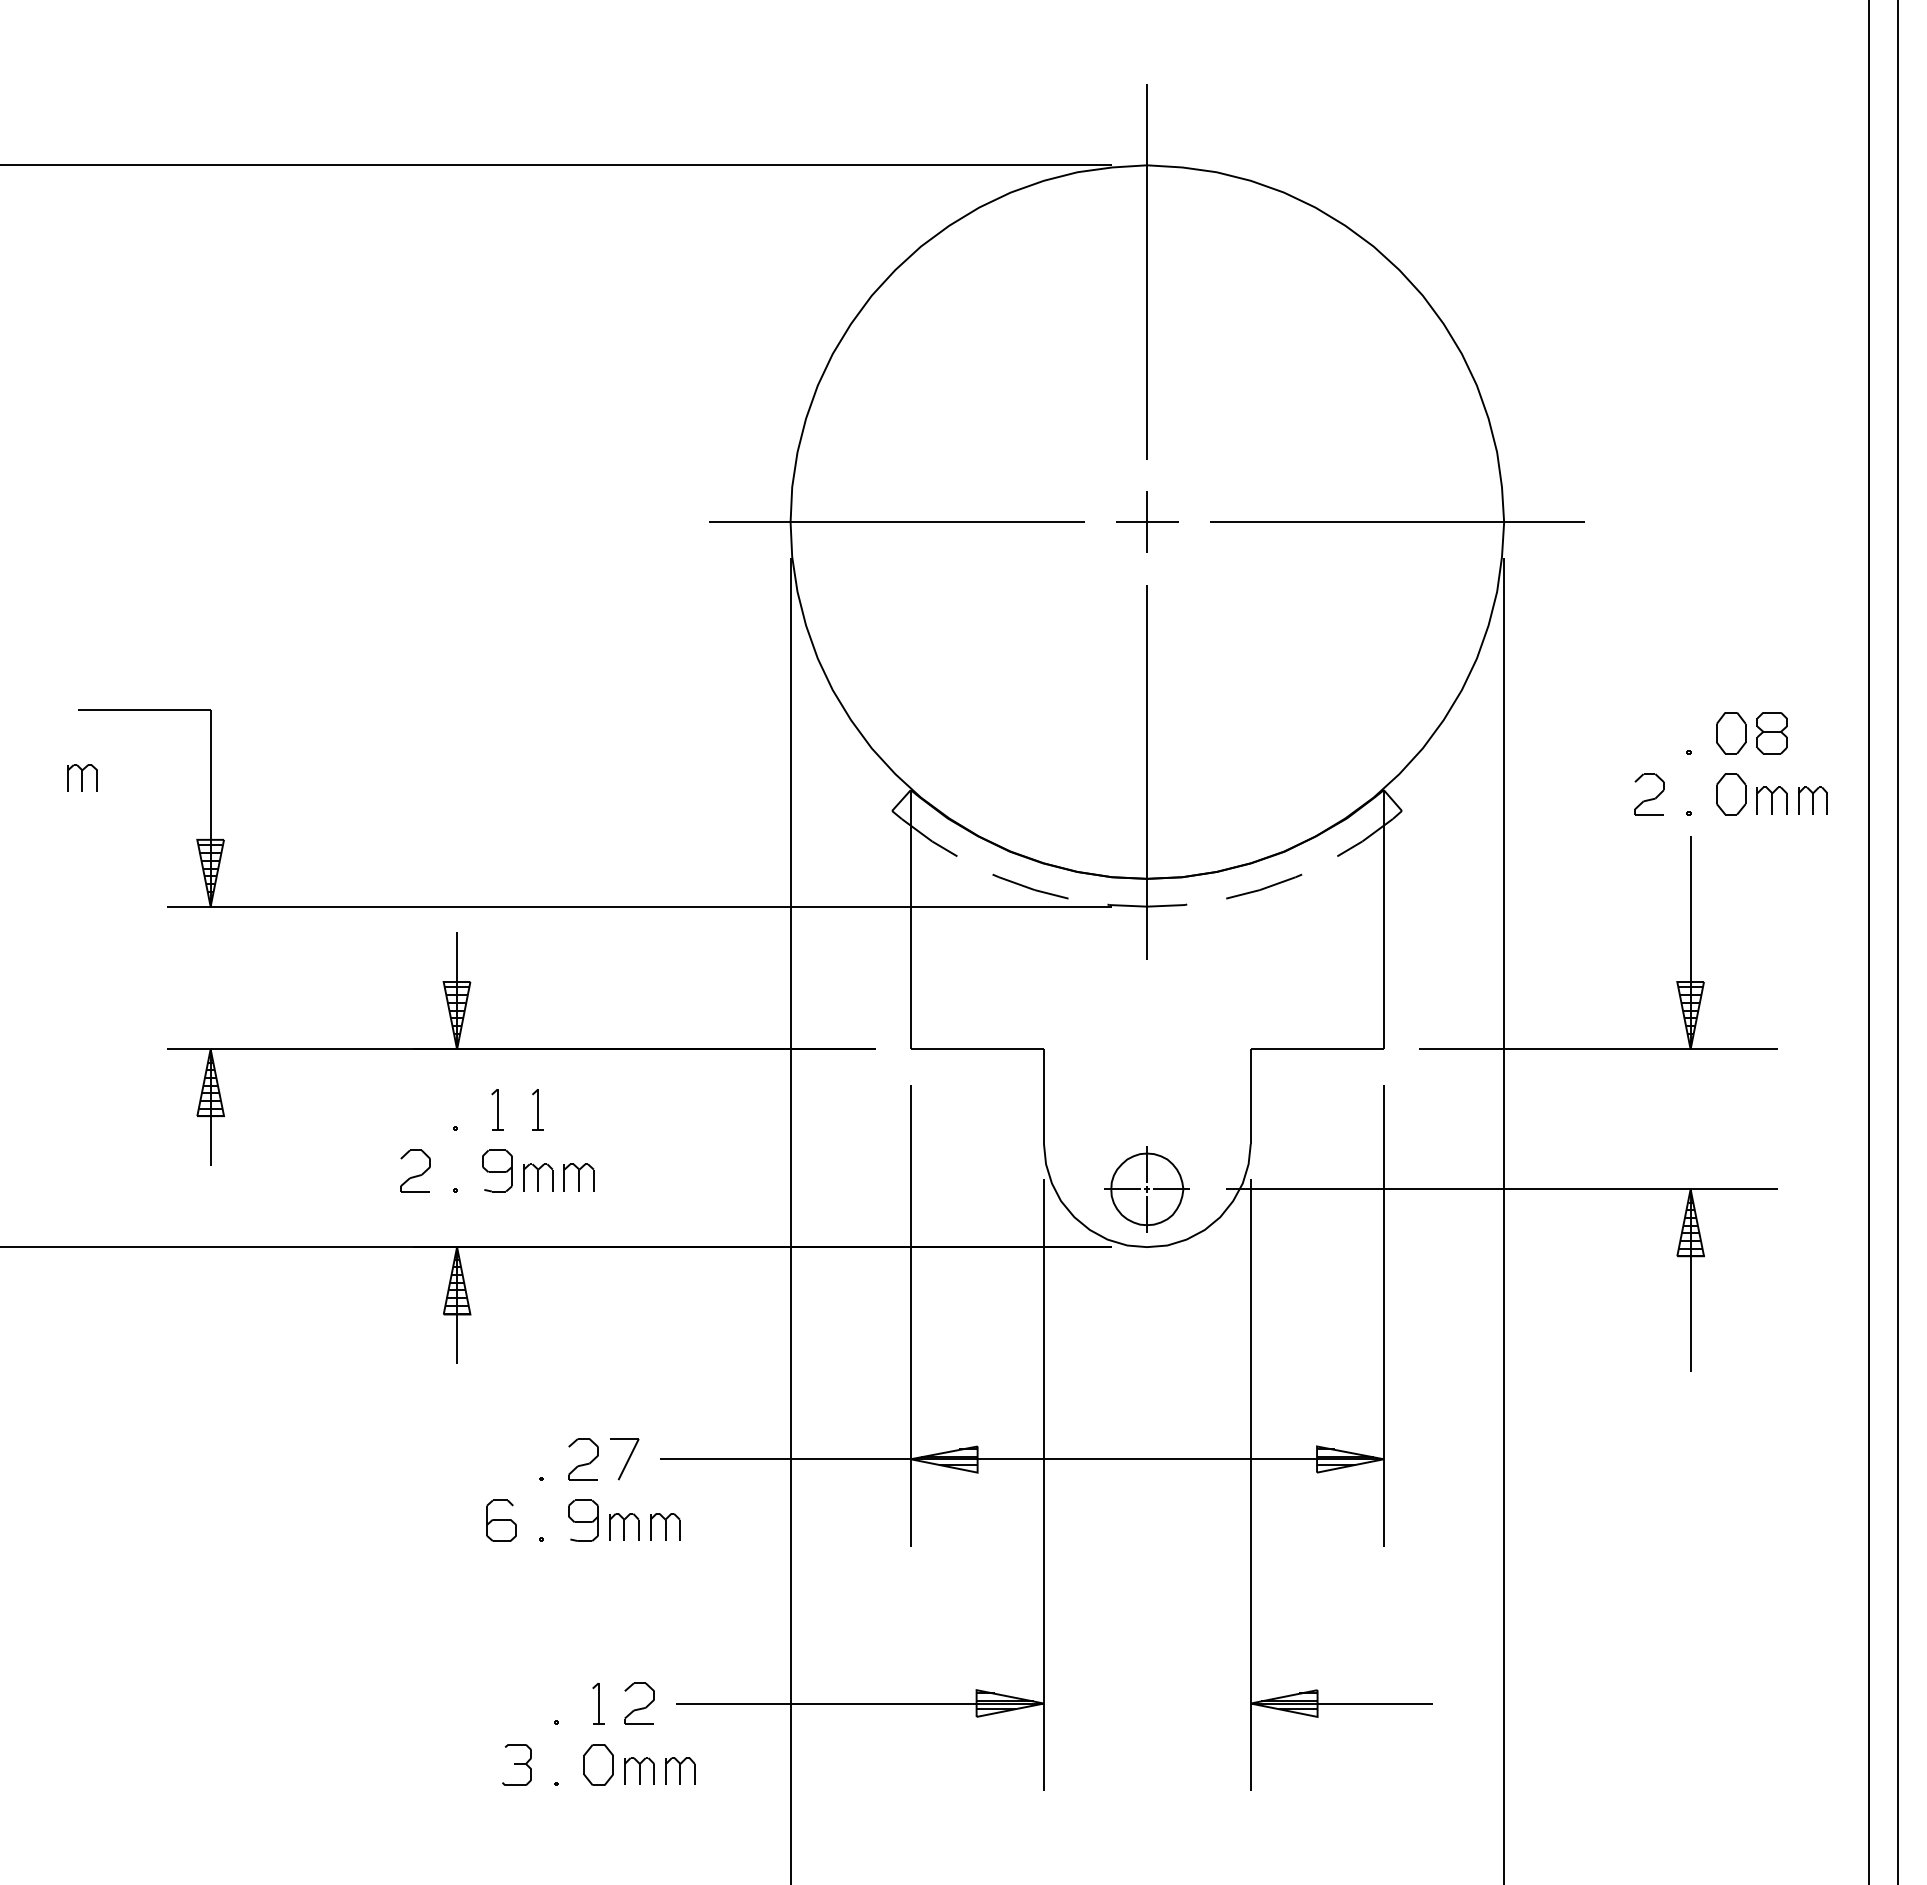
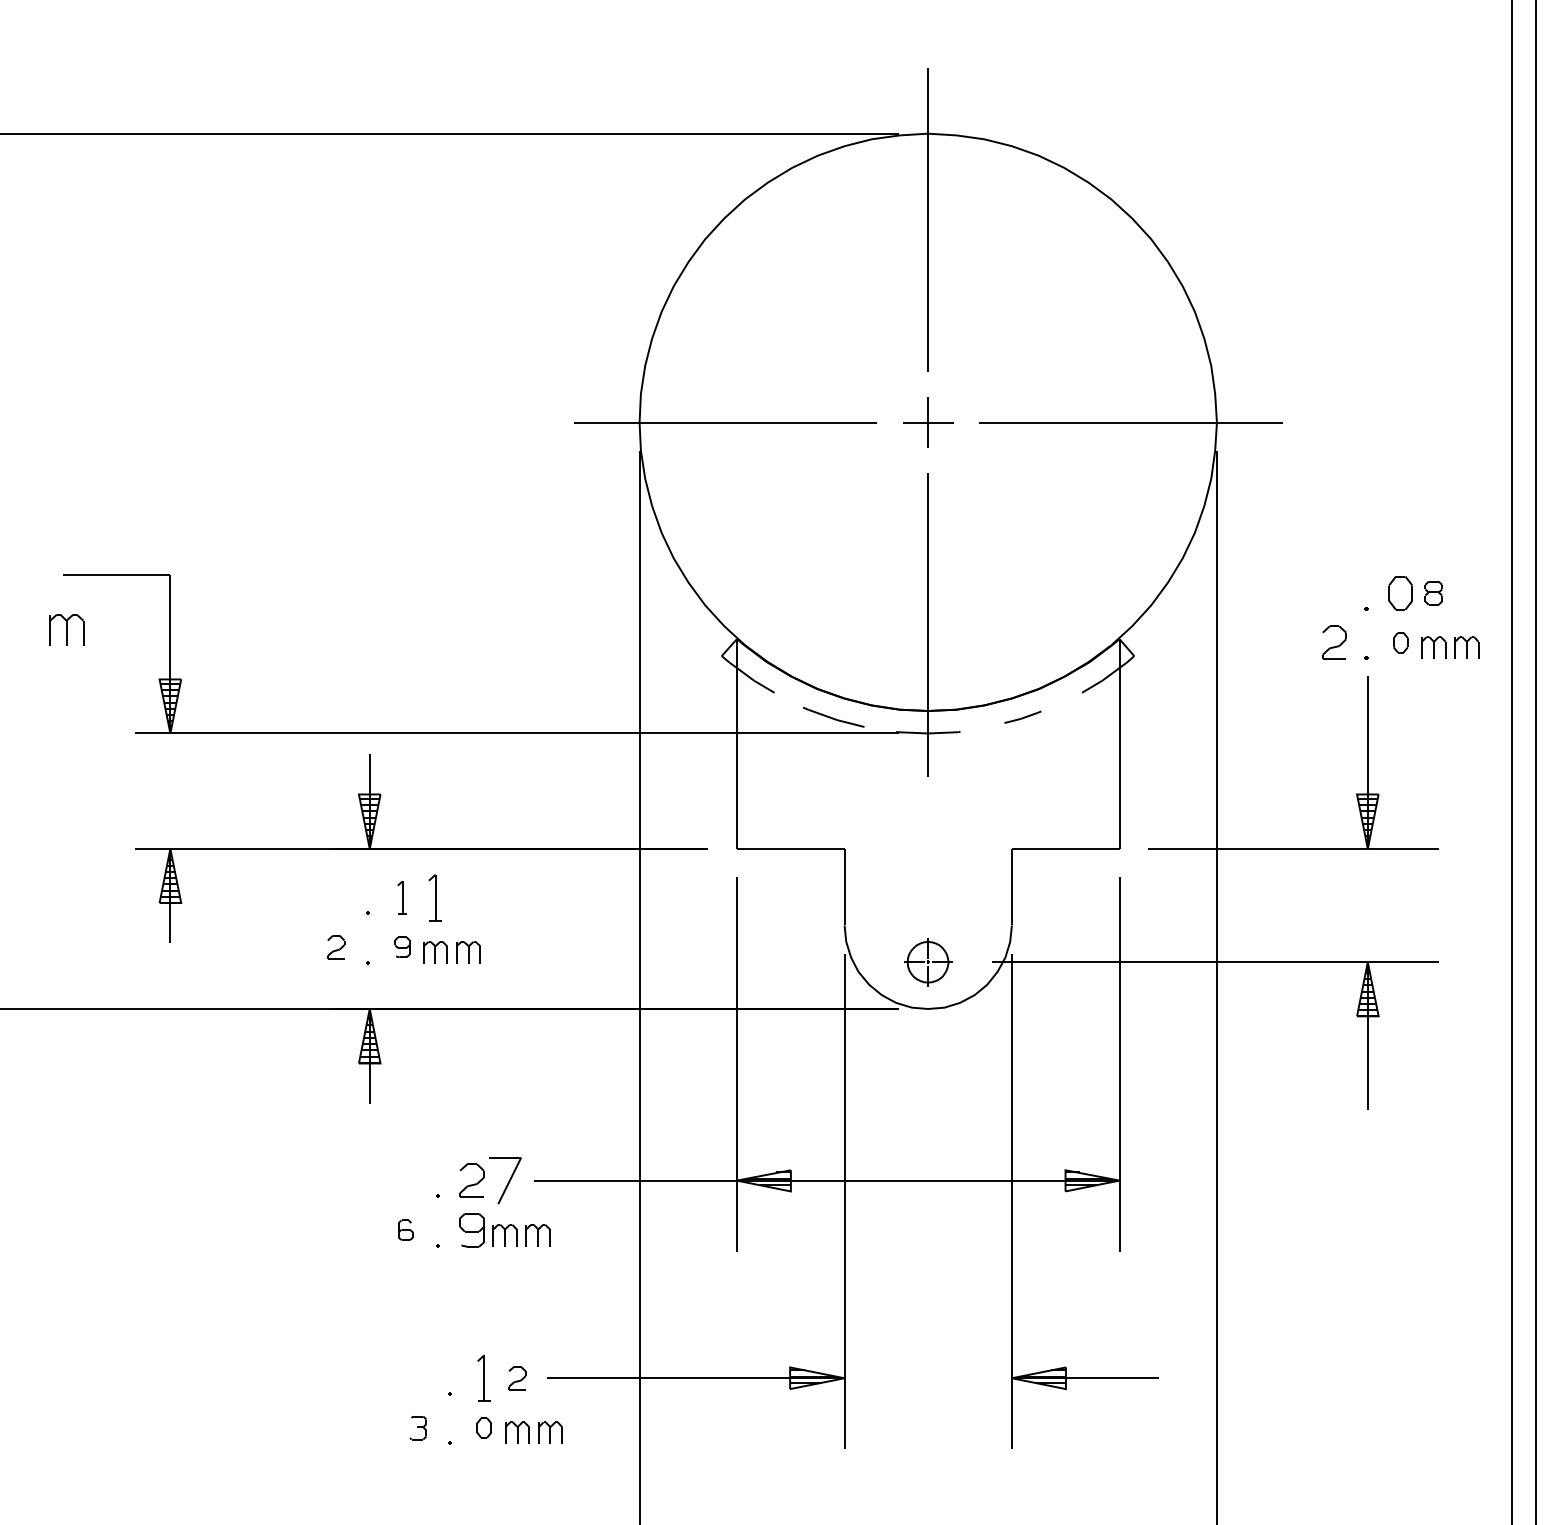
part: (1771, 733) -> (1433, 593), size x0.7
part: (82, 777) -> (66, 628), size x1.4
part: (1731, 794) -> (1400, 642), size x0.6
part: (1264, 886) -> (1023, 717), size x0.6
part: (537, 1109) -> (434, 897), size x1.4
part: (415, 1170) -> (336, 946), size x0.7
part: (497, 1170) -> (402, 946), size x0.6
part: (1146, 1189) -> (927, 962), size x0.7
part: (624, 1459) -> (505, 1180), size x1.4
part: (501, 1520) -> (405, 1230), size x0.6
part: (598, 1703) -> (484, 1378), size x1.4
part: (639, 1703) -> (517, 1378), size x0.7
part: (516, 1764) -> (417, 1427), size x0.7
part: (598, 1764) -> (484, 1427), size x0.6

